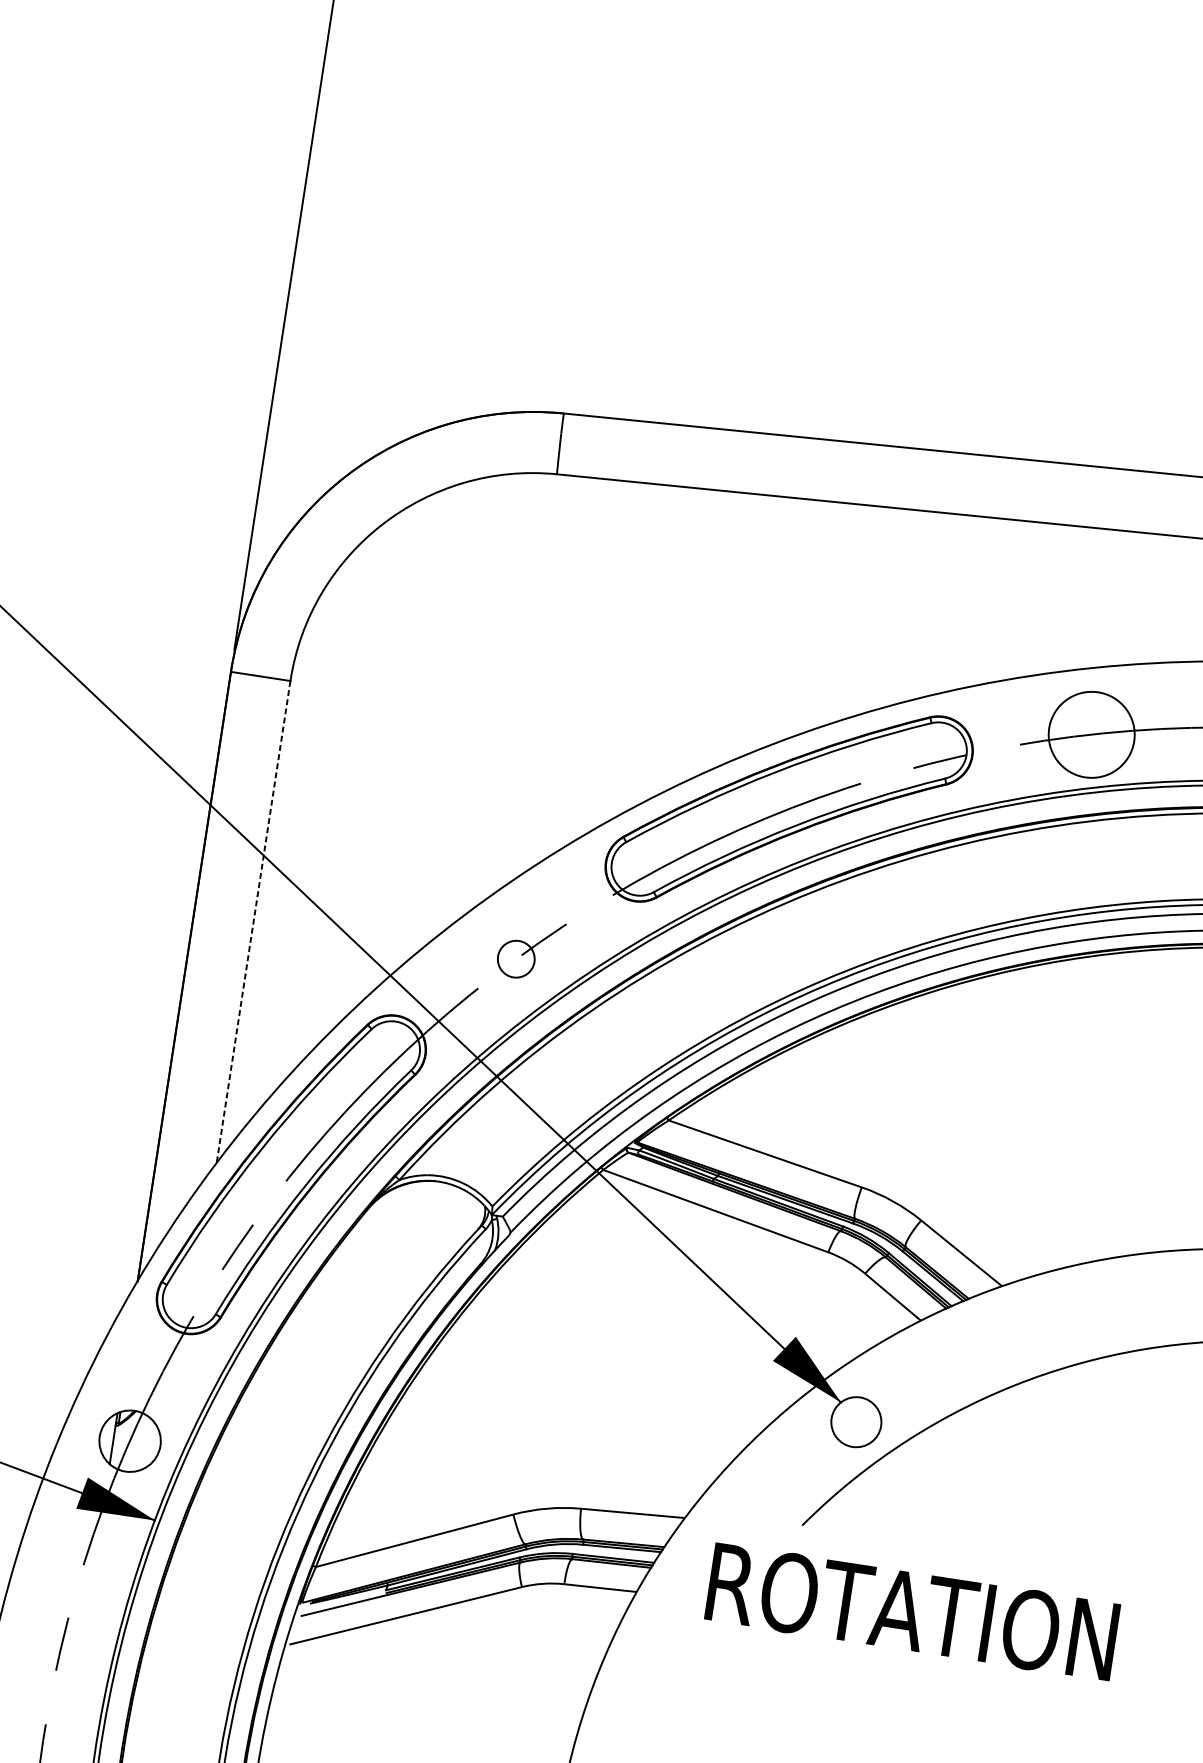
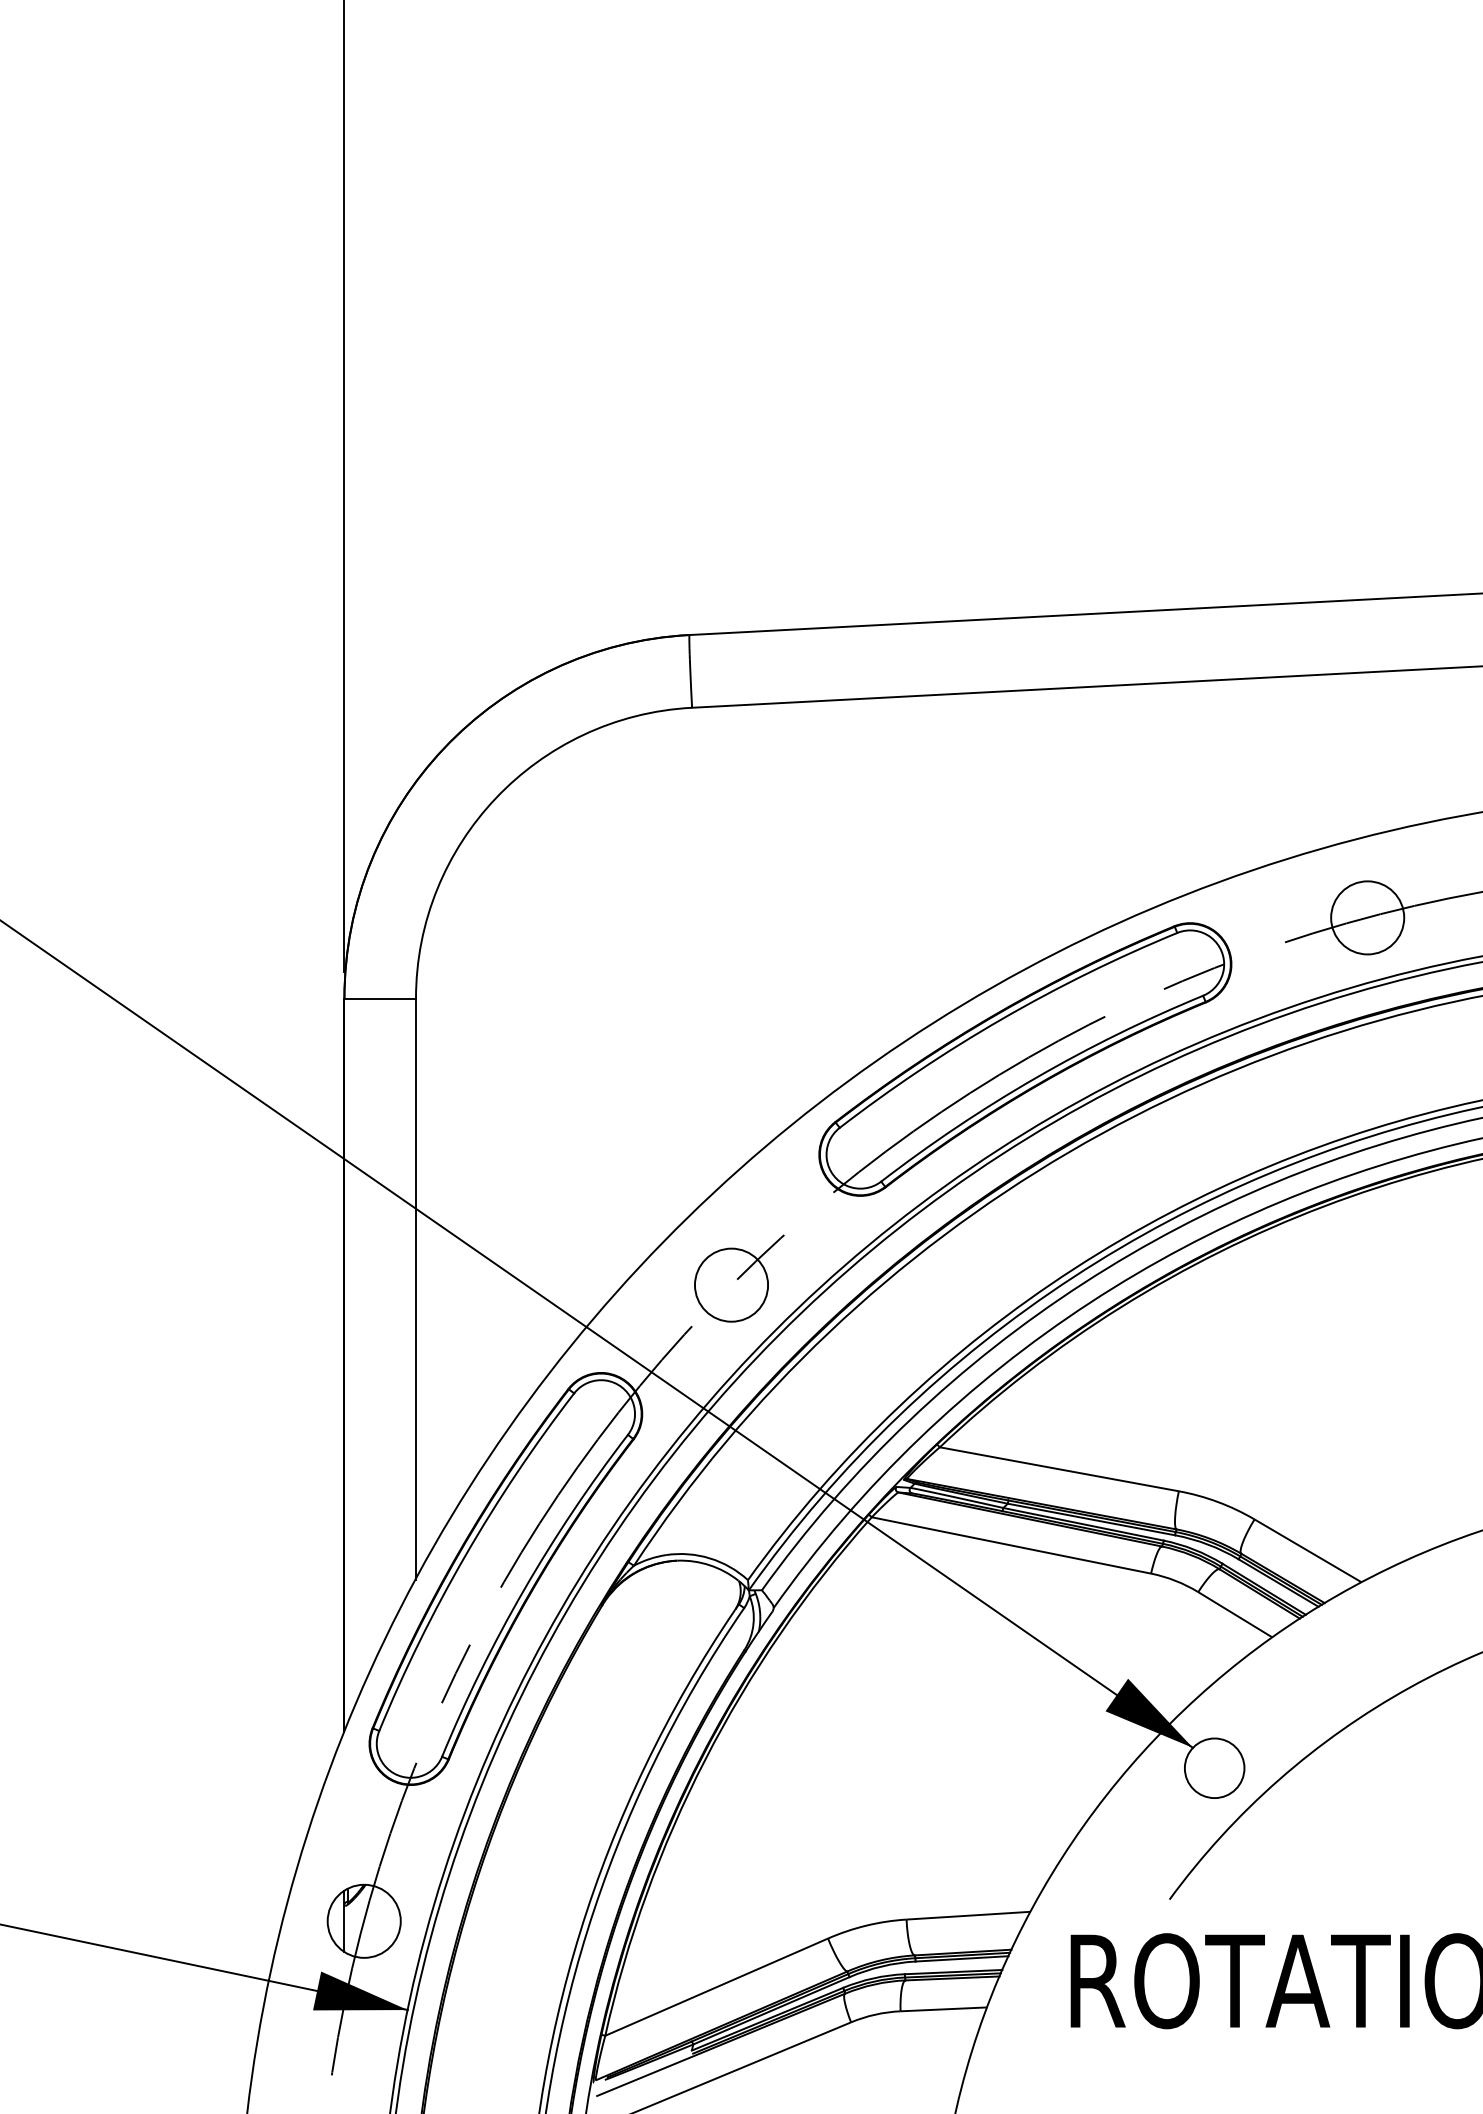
circle: (1091, 734) -> (1367, 917), size x0.71
line: (253, 922) -> (416, 1289), dashed -> solid
circle: (516, 958) -> (731, 1284), size x1.67

